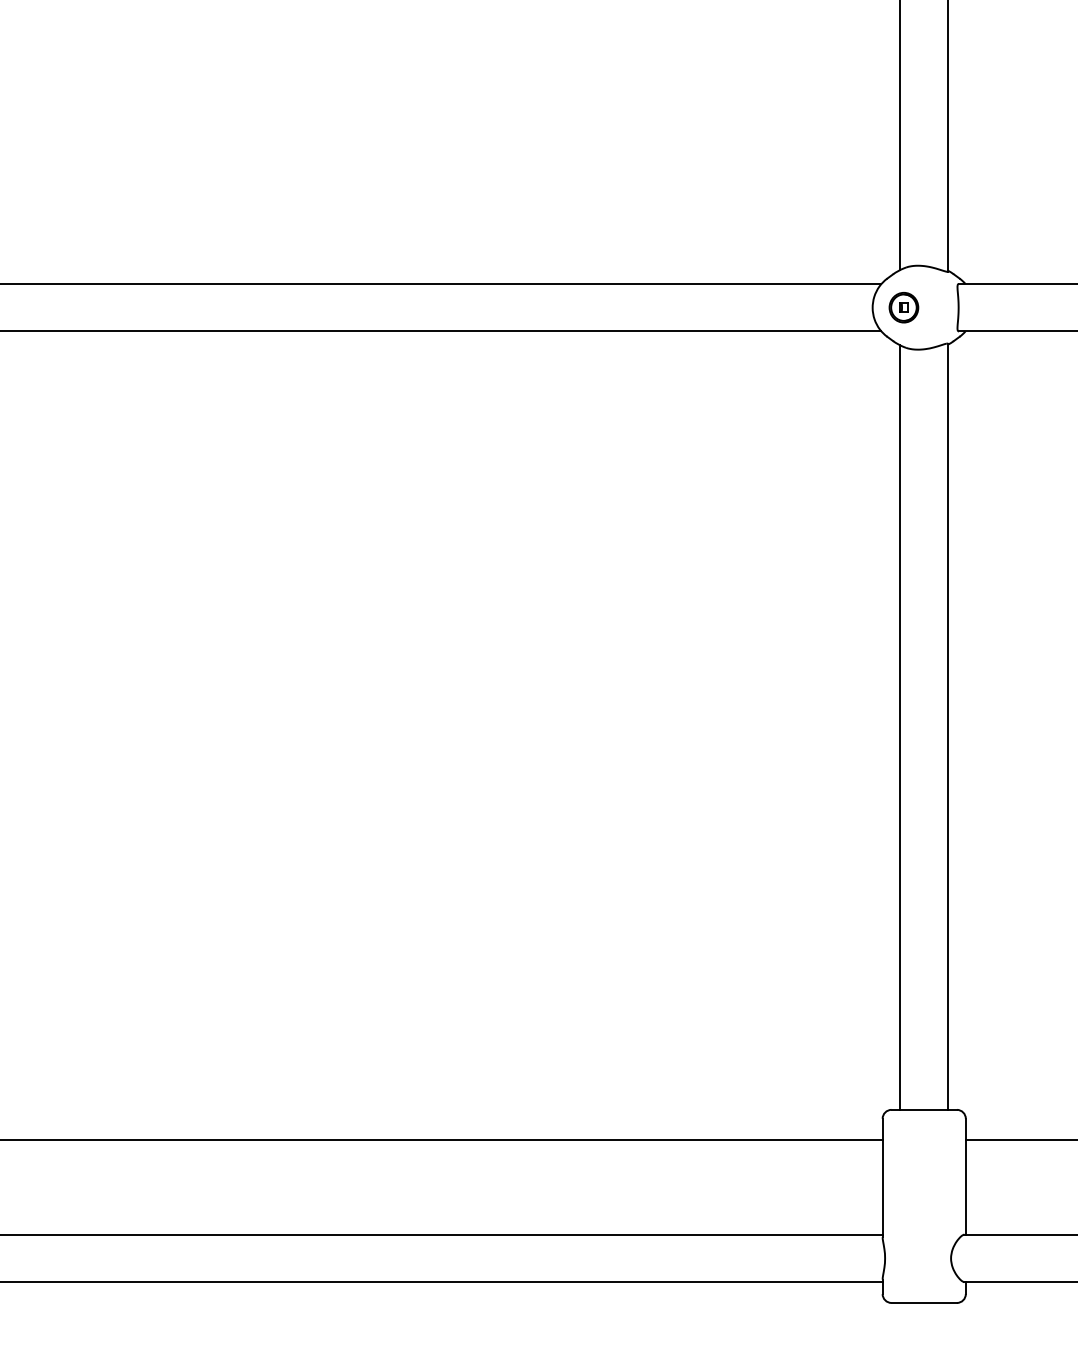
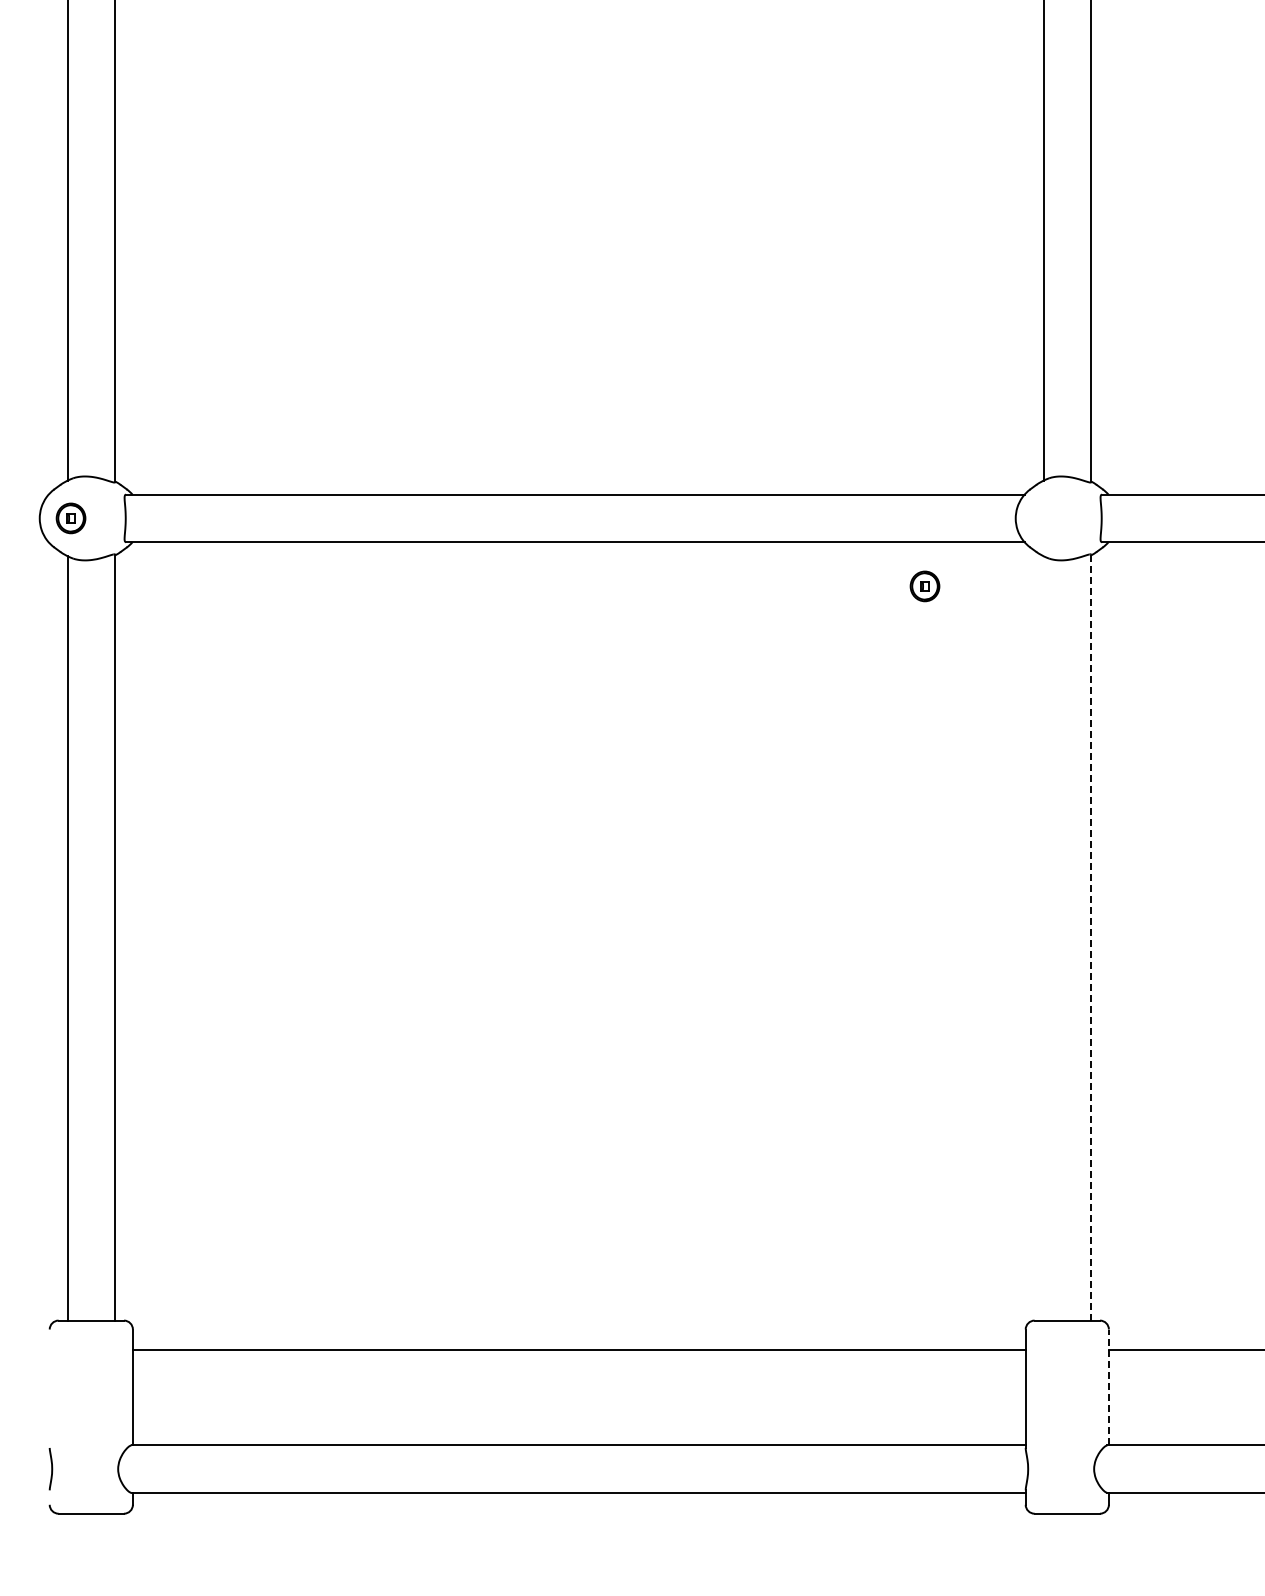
part: (903, 307) -> (924, 586), moved
line: (948, 726) -> (1091, 937), solid -> dashed
line: (900, 727) -> (1043, 938), removed
line: (965, 1176) -> (1108, 1387), solid -> dashed

